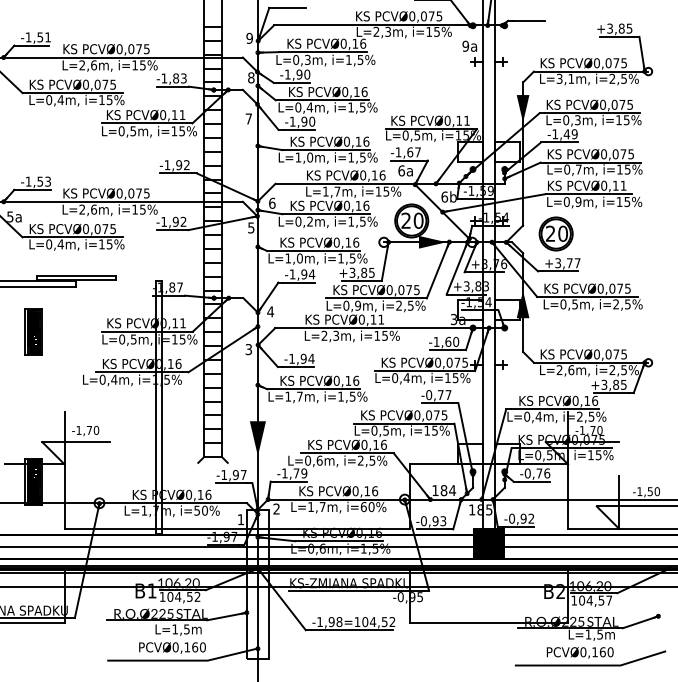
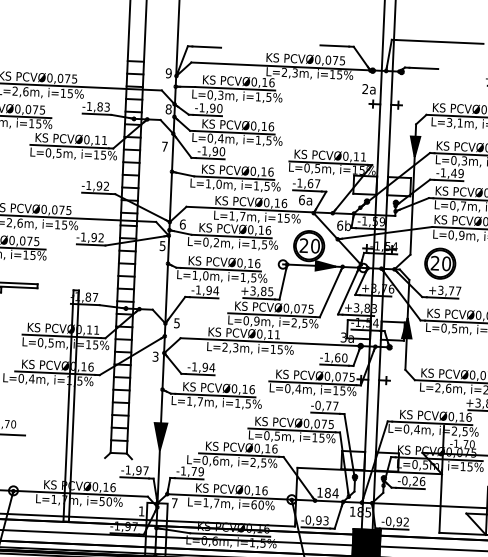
text: (465, 45) -> (365, 88), 9a -> 2a
text: (270, 311) -> (176, 322), 4 -> 5
text: (539, 473) -> (415, 481), -0,76 -> -0,26
text: (276, 508) -> (174, 502), 2 -> 7

